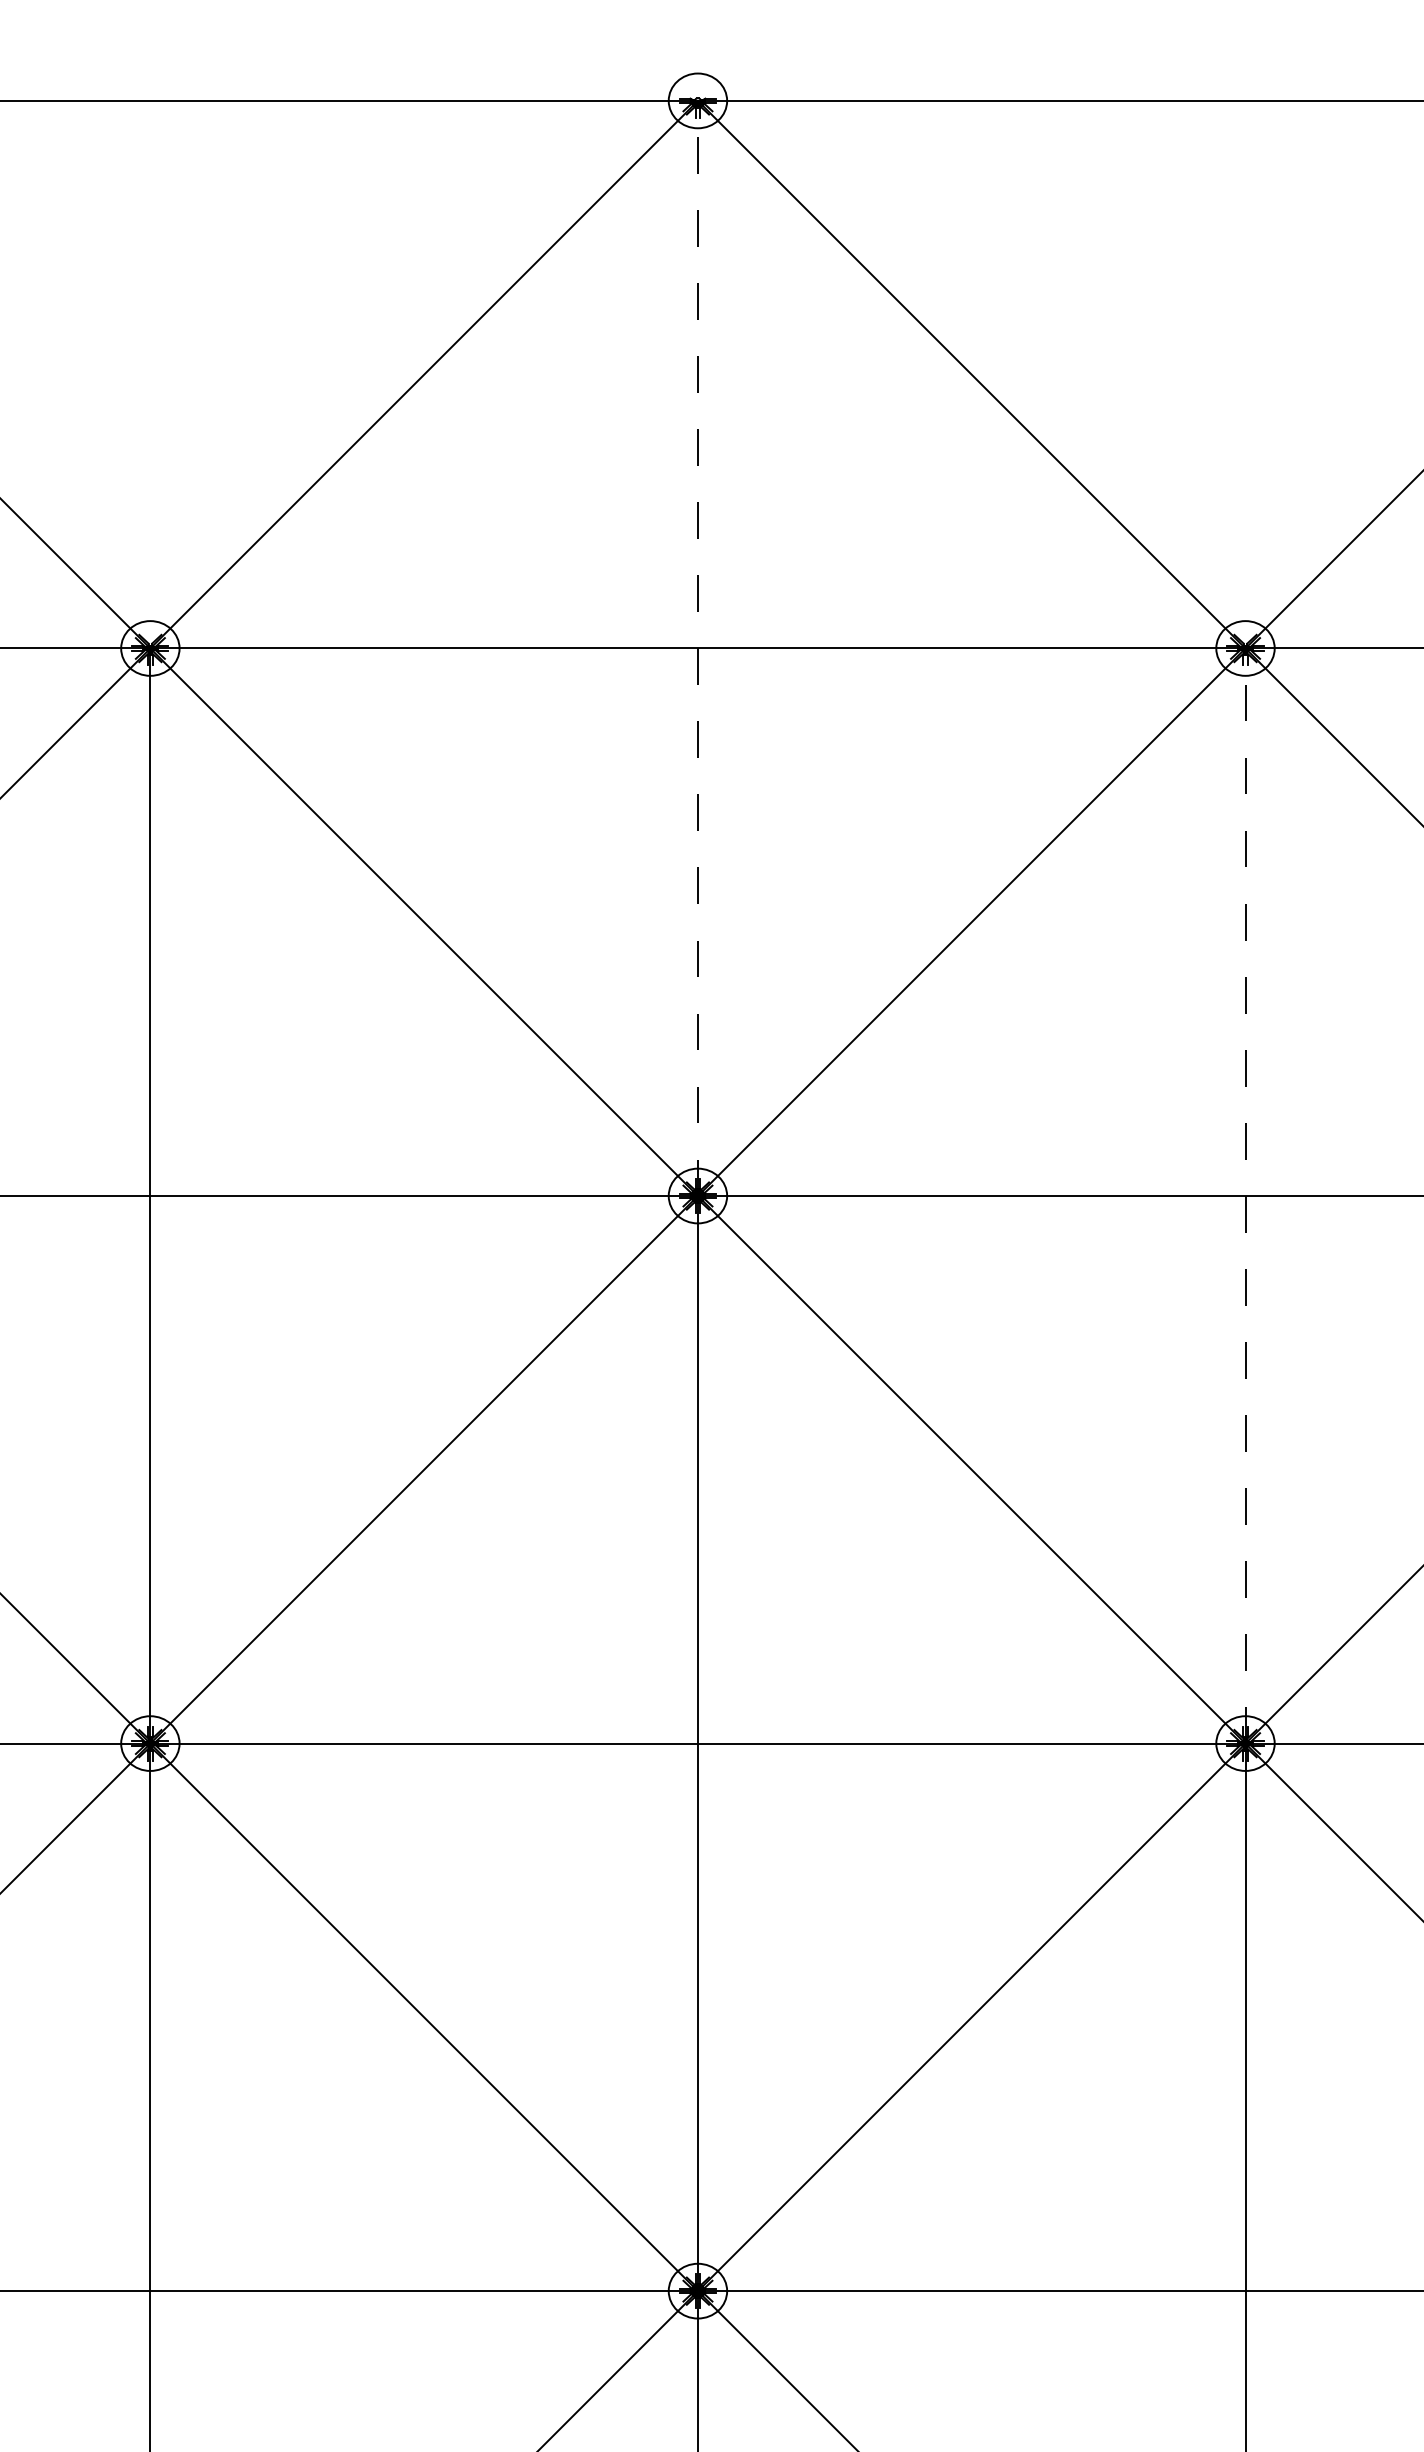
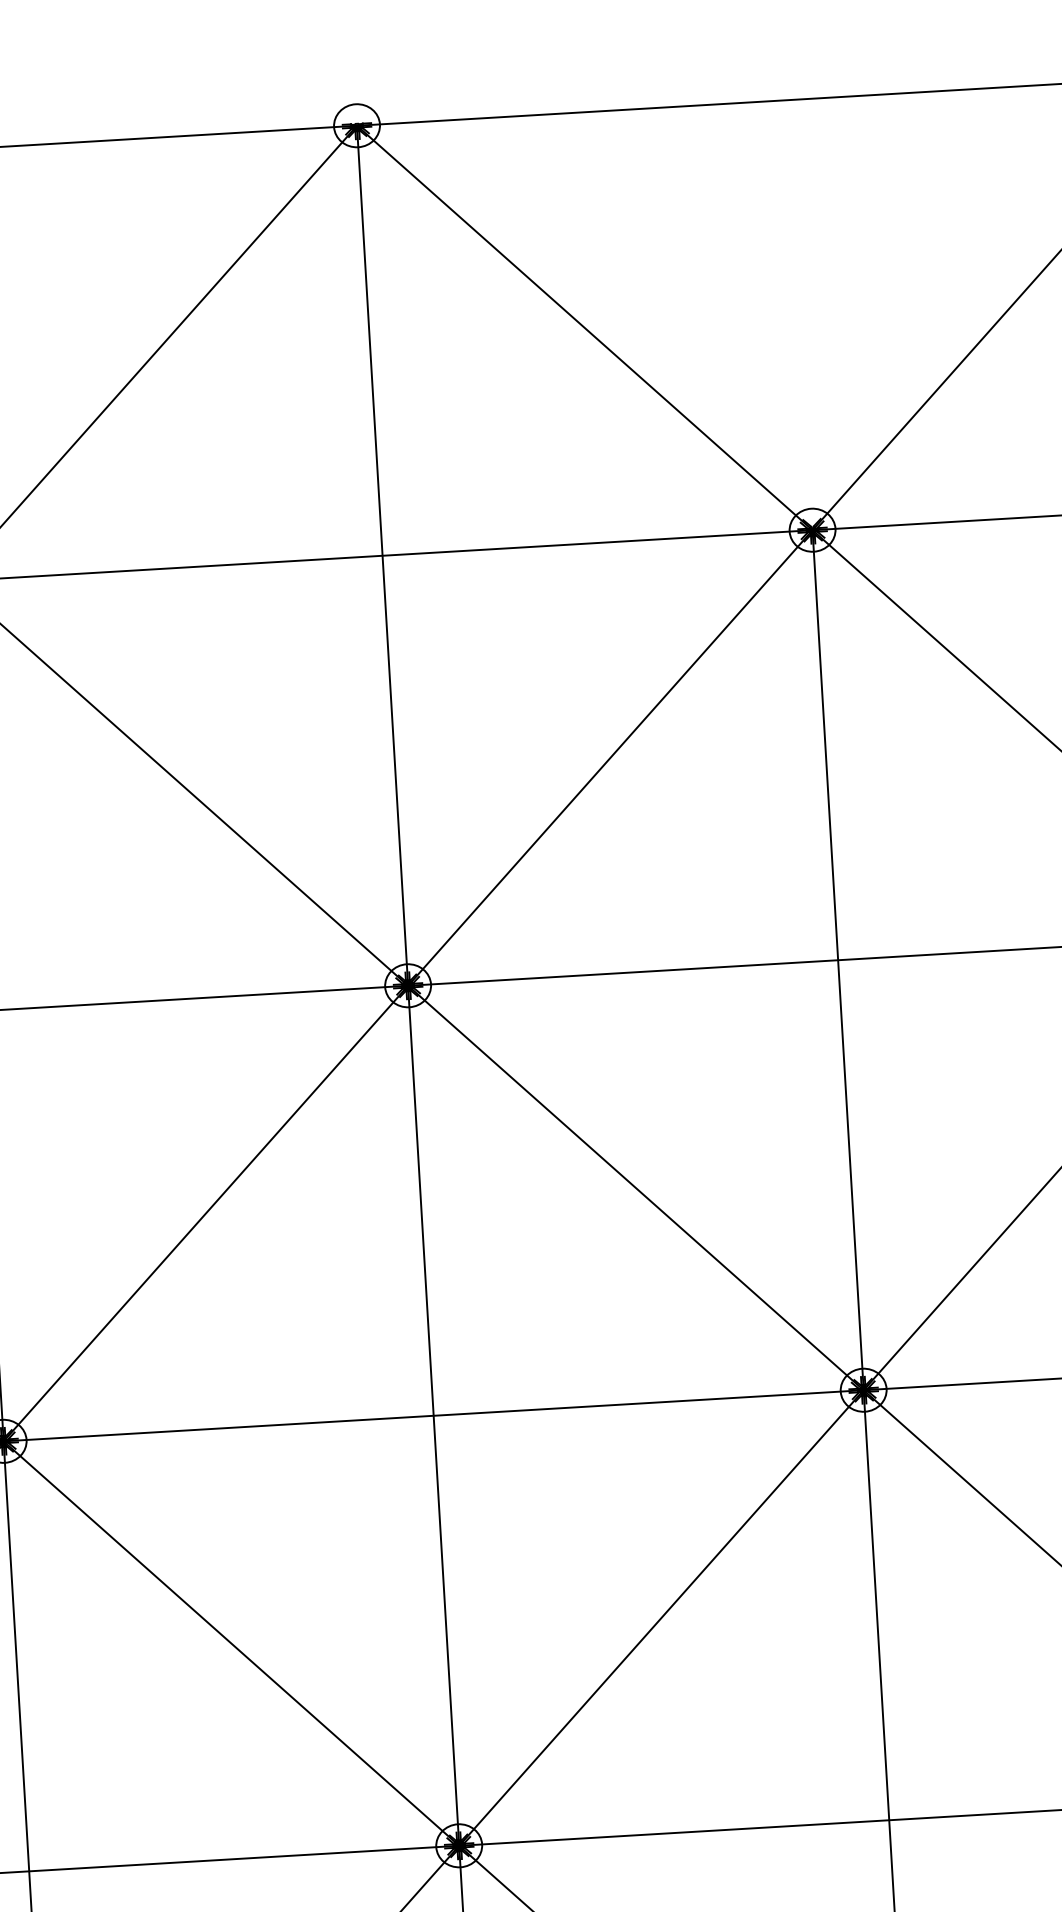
line: (697, 648) -> (382, 555), dashed -> solid
line: (1245, 1196) -> (838, 960), dashed -> solid

